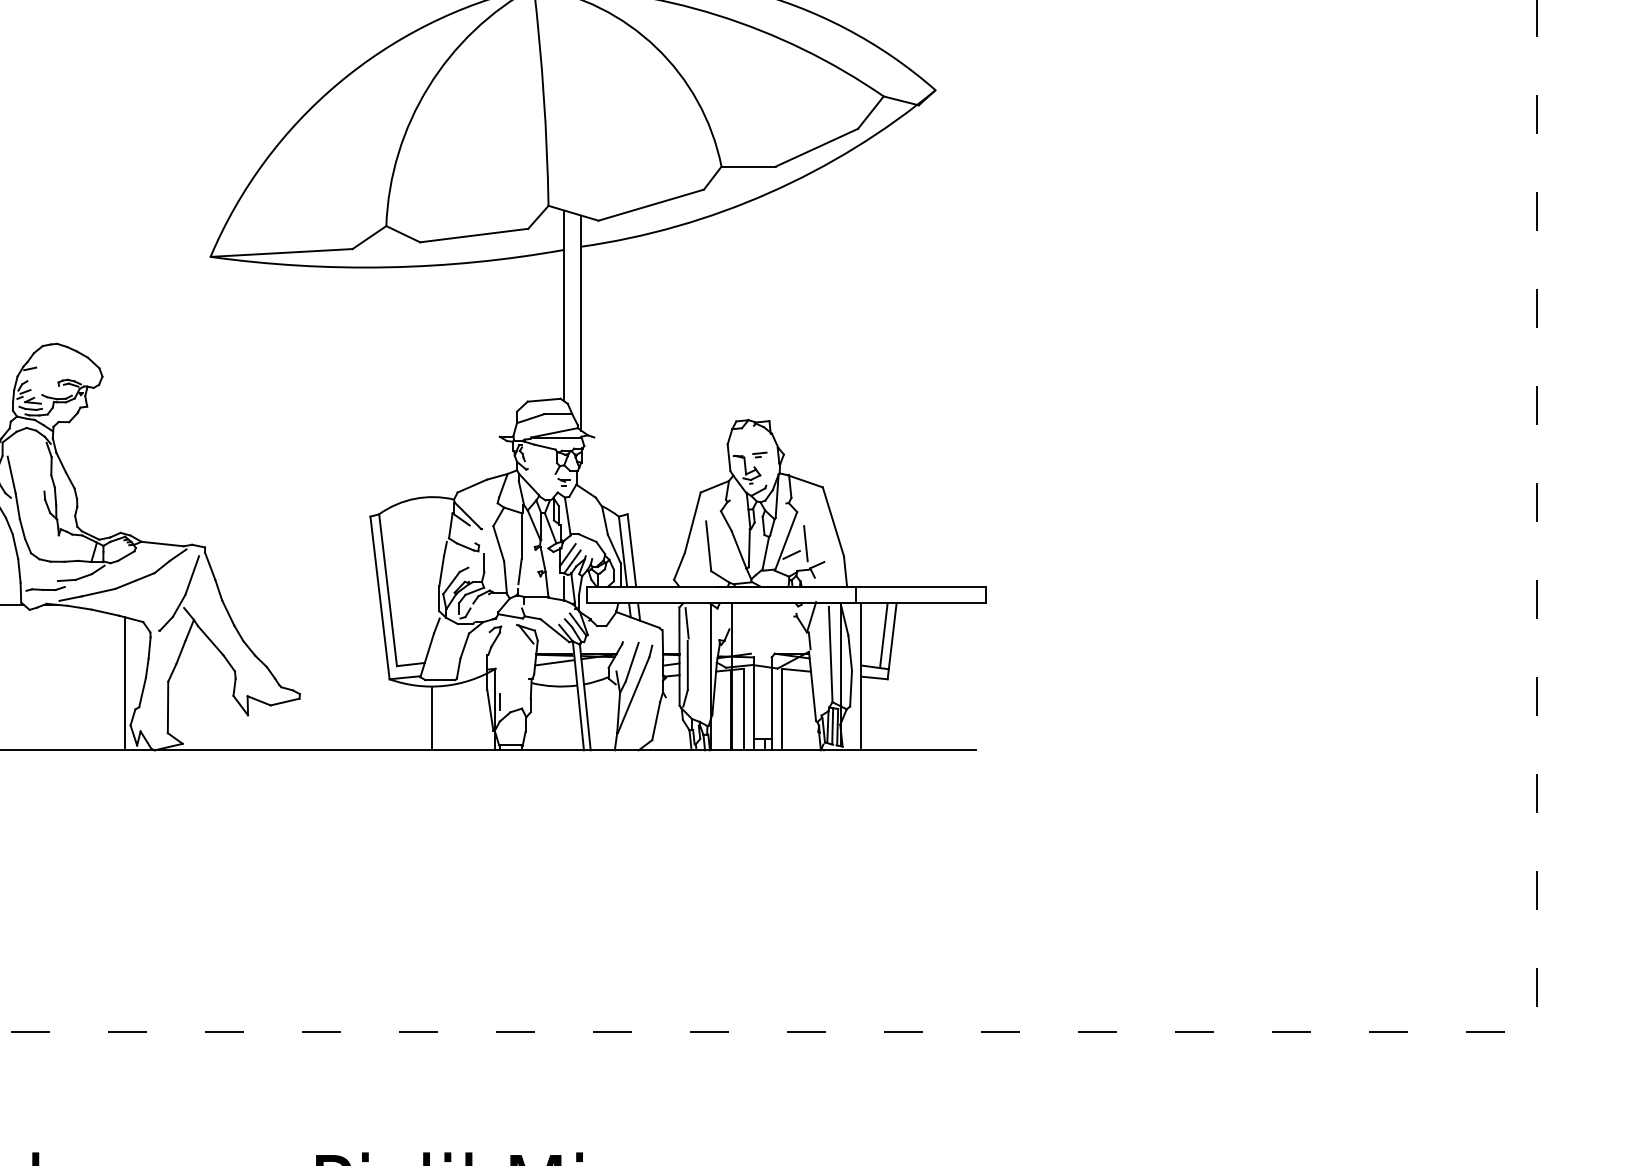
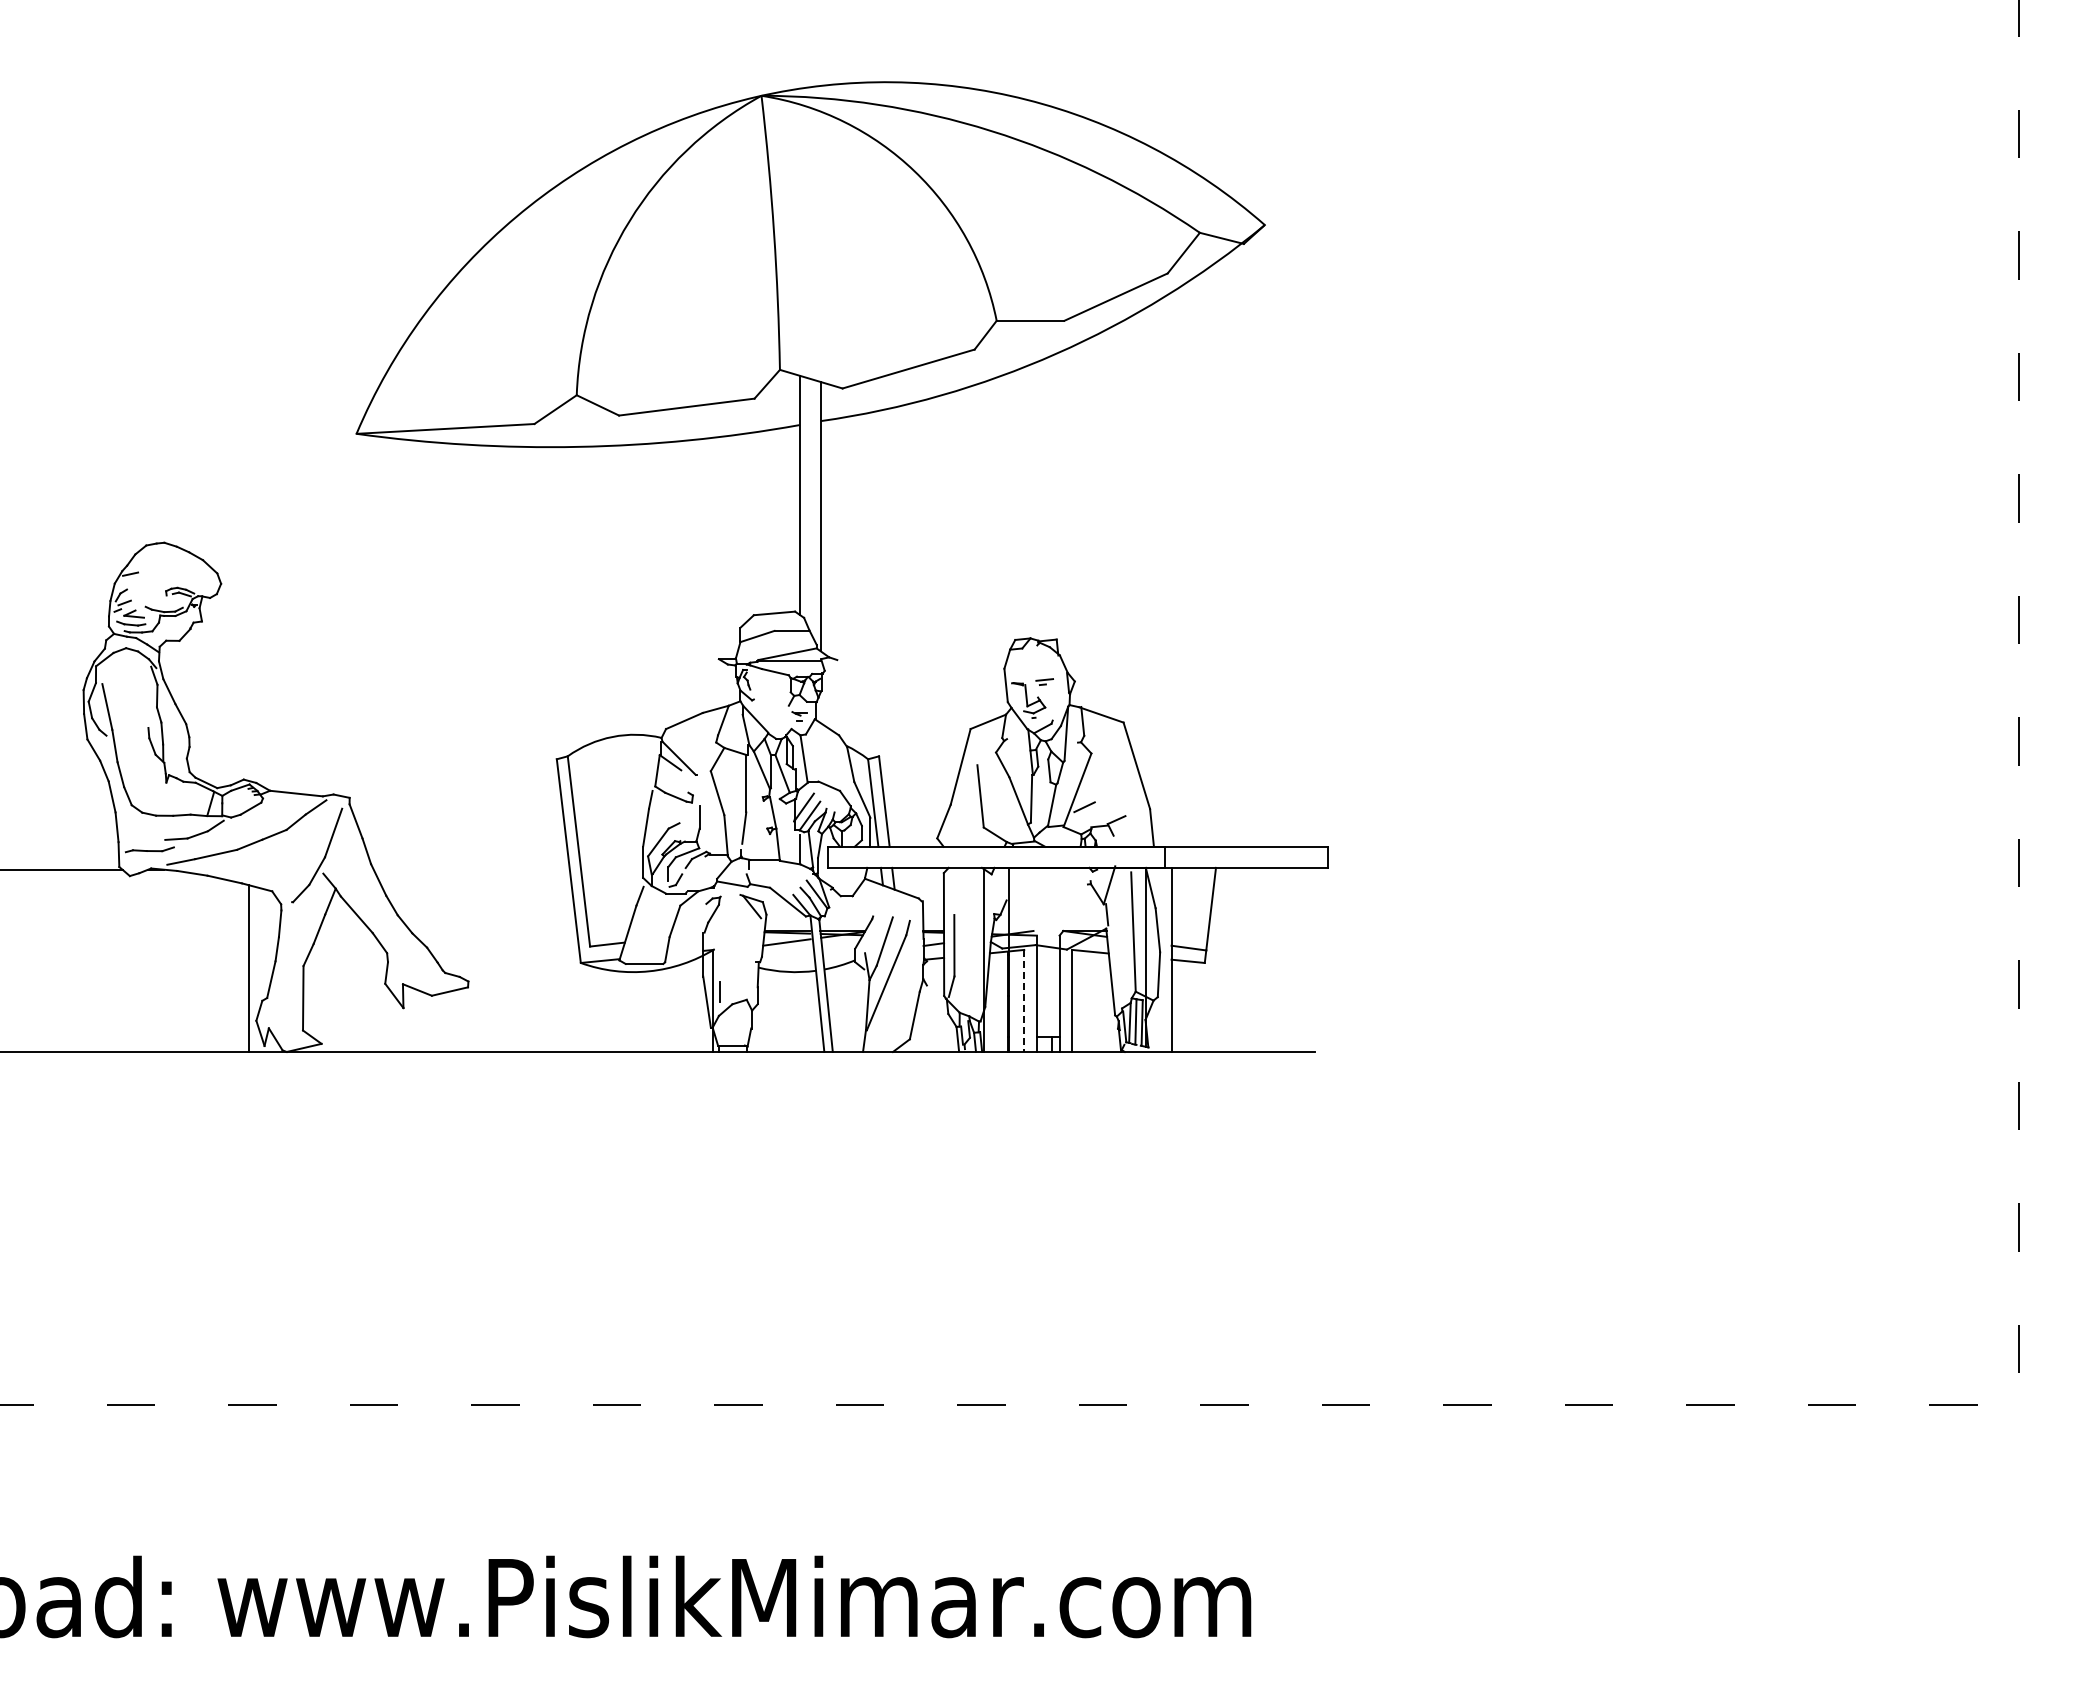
line: (805, 543) -> (1102, 793), removed
line: (687, 623) -> (953, 892), removed
line: (883, 634) -> (1199, 907), removed
line: (743, 710) -> (1024, 1001), solid -> dashed
line: (431, 717) -> (633, 1011), removed

